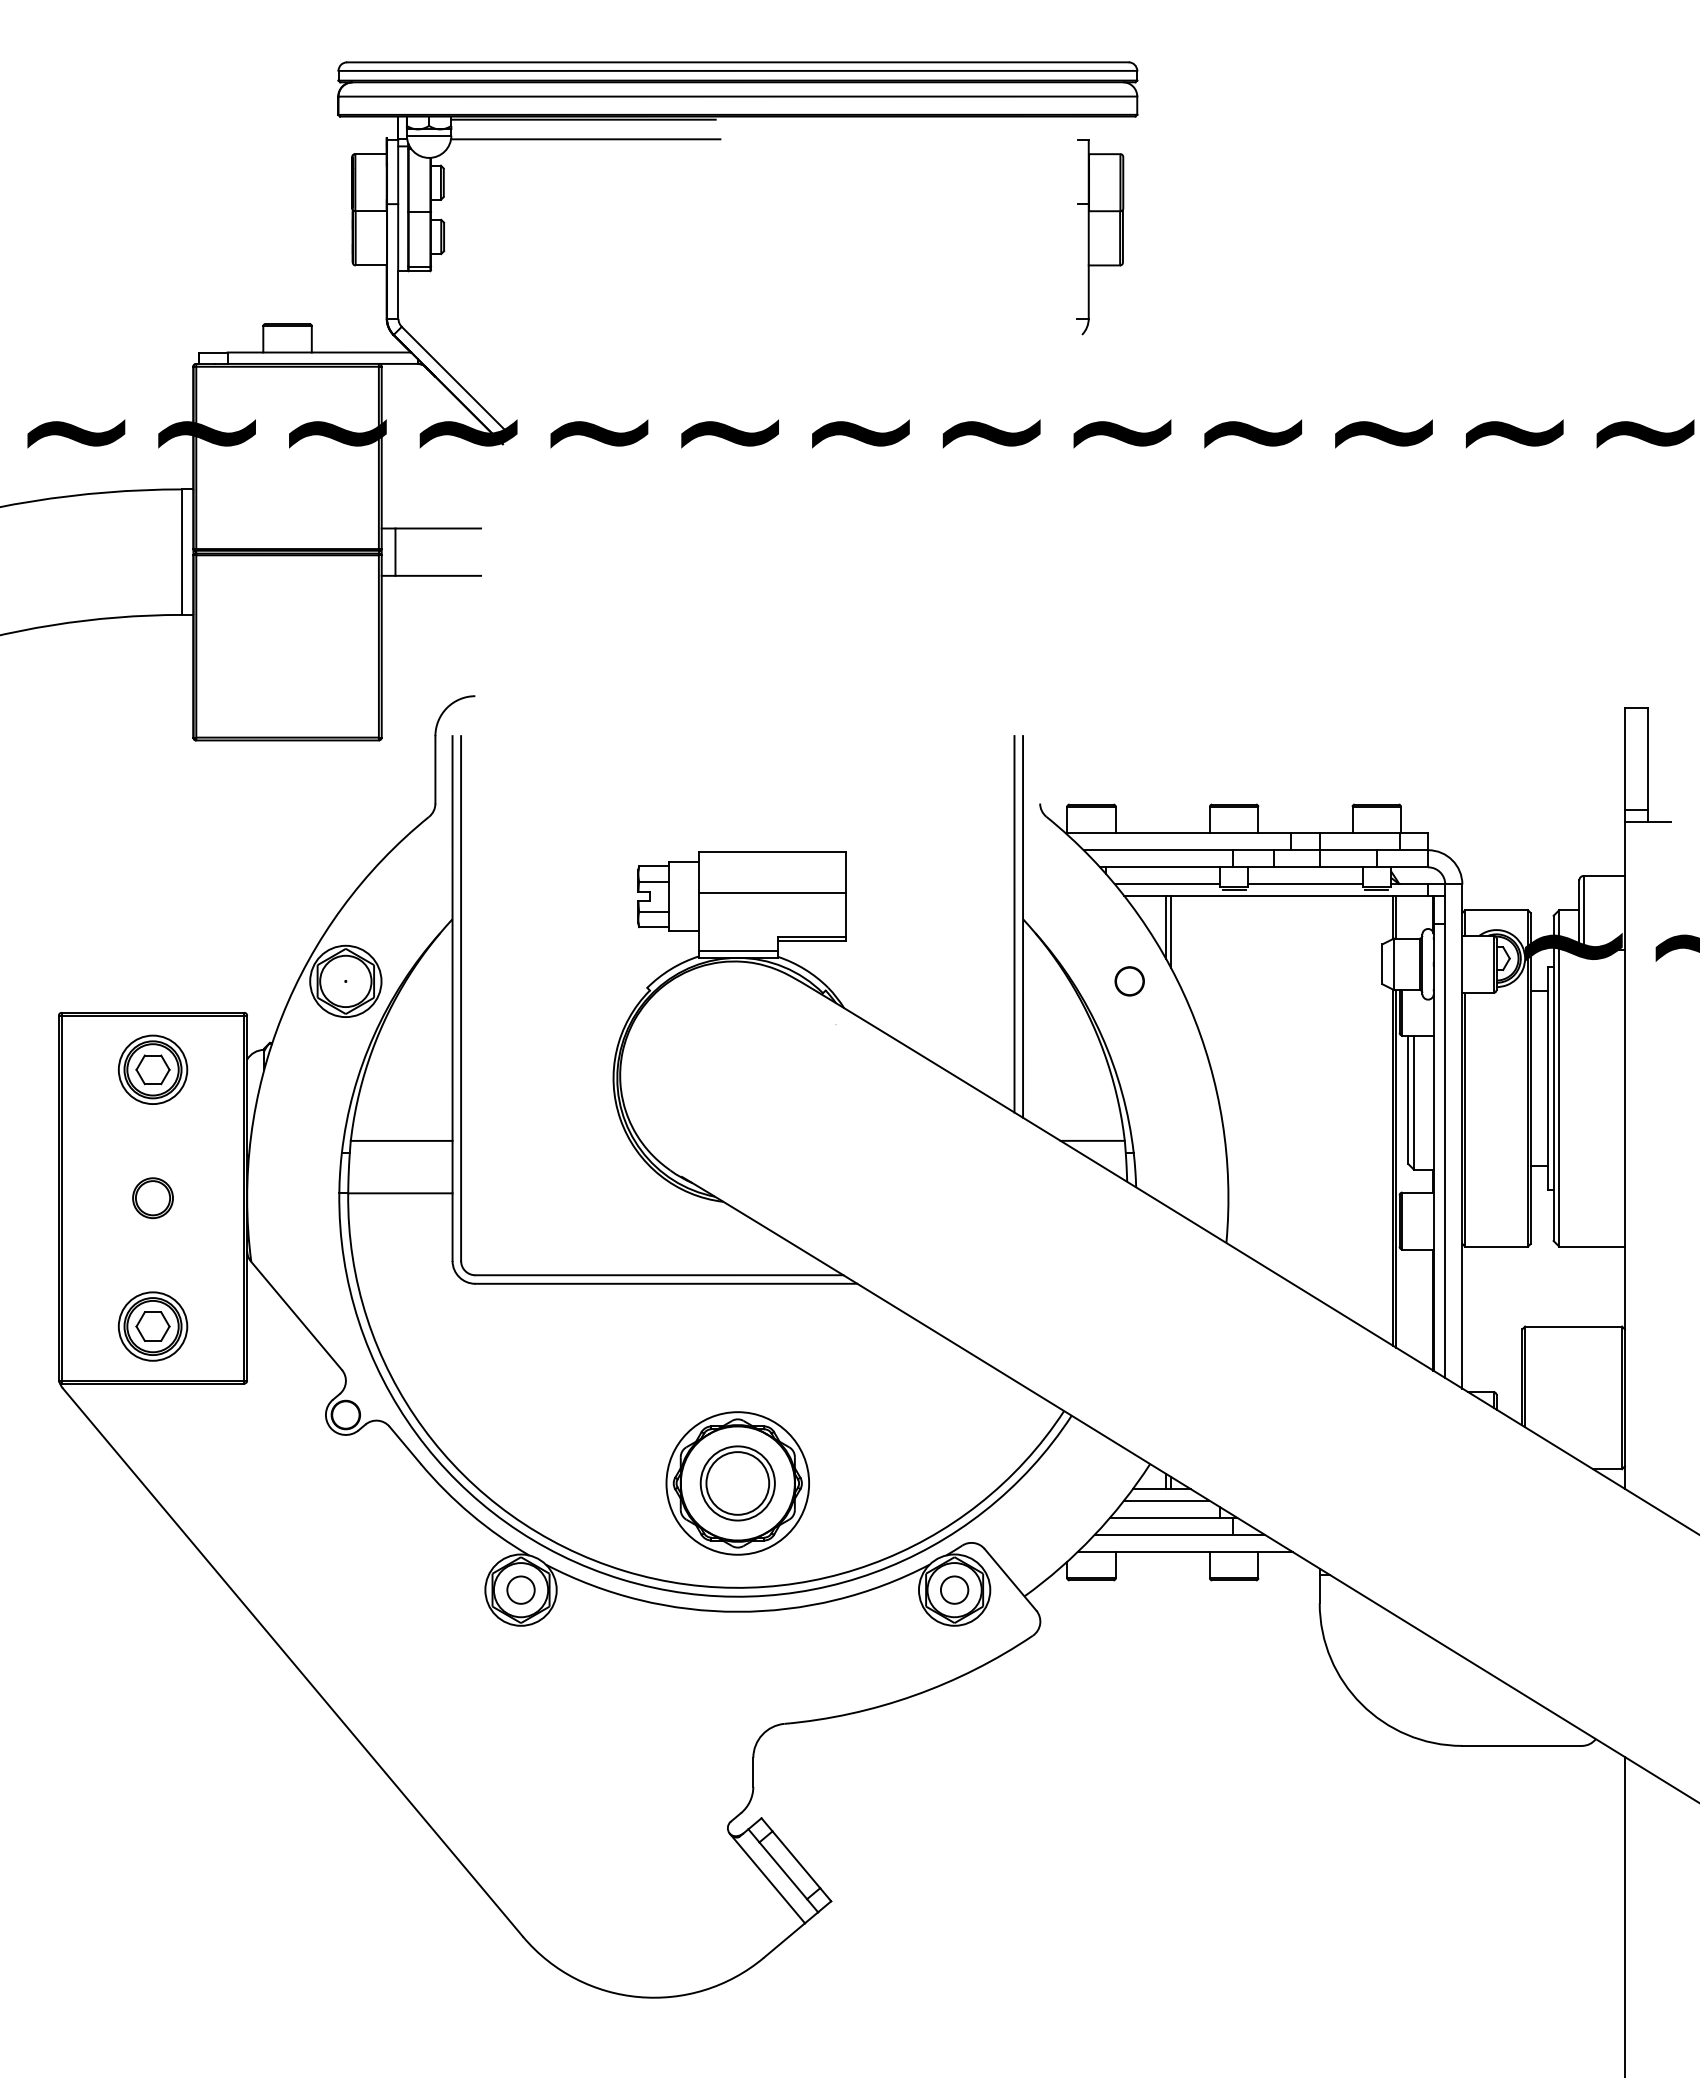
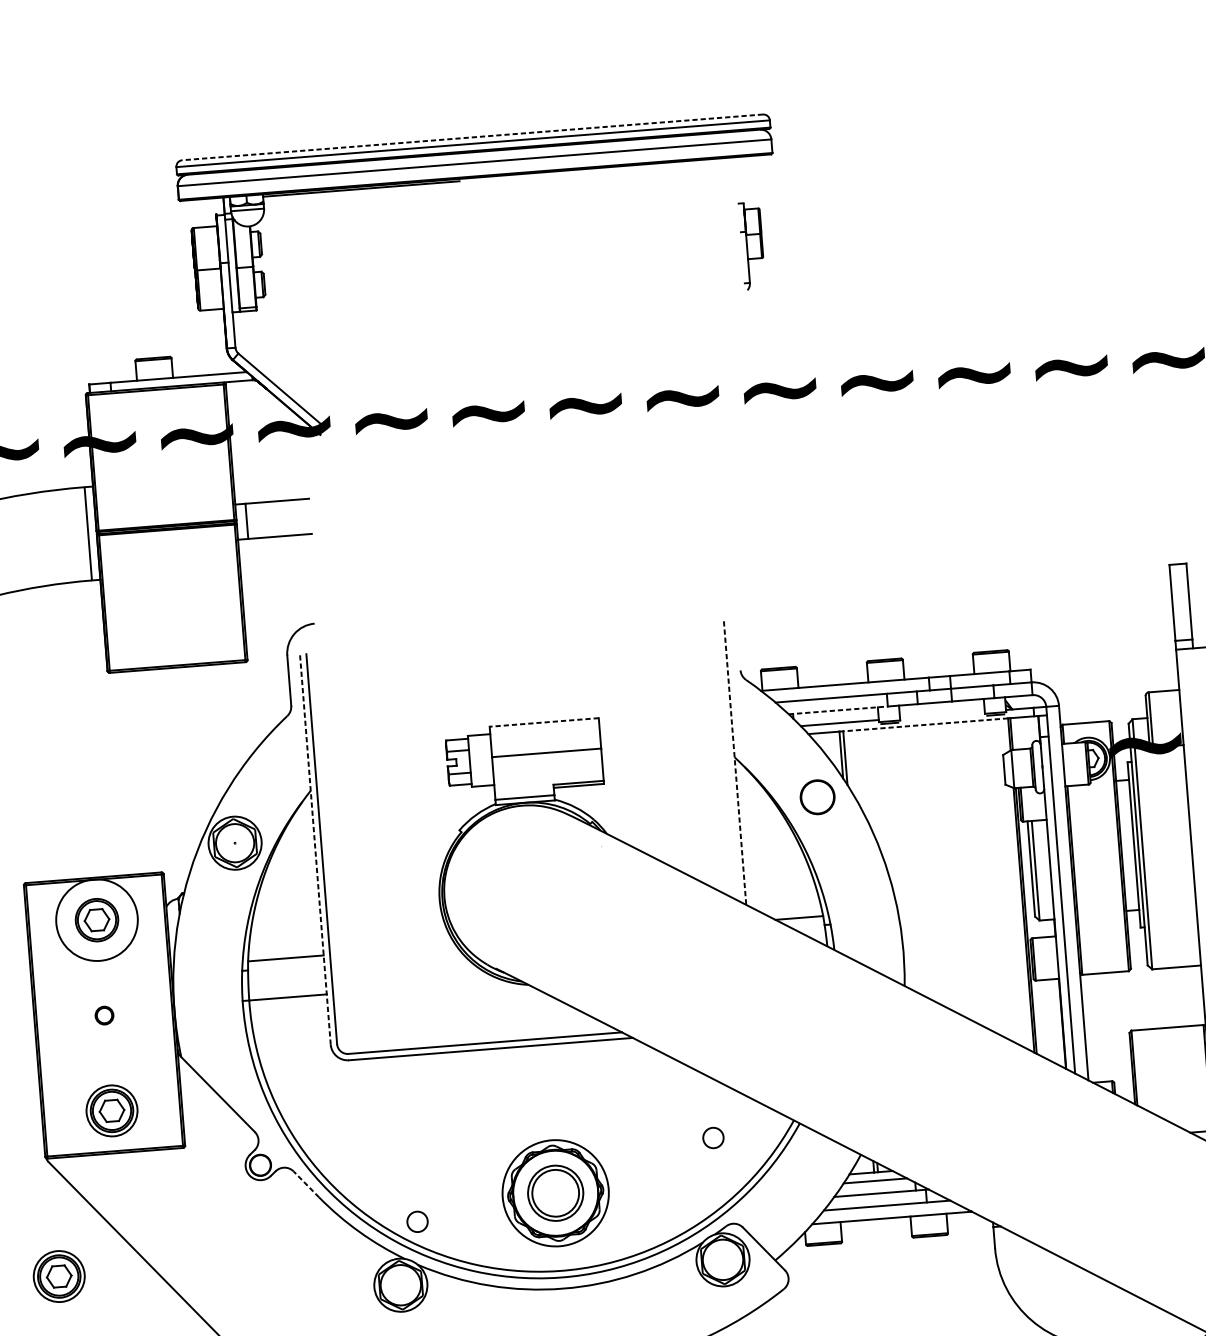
line: (737, 62) -> (472, 137), solid -> dashed
line: (585, 139) -> (363, 203), removed
part: (1100, 237) -> (752, 246), size x0.6
line: (771, 852) -> (543, 722), solid -> dashed
line: (1166, 867) -> (838, 710), solid -> dashed
line: (1305, 884) -> (942, 715), removed
line: (1282, 895) -> (926, 724), solid -> dashed
line: (1014, 924) -> (728, 761), removed
line: (1023, 926) -> (735, 762), solid -> dashed
circle: (1129, 981) -> (817, 797), size x1.6
line: (452, 998) -> (315, 849), solid -> dashed
circle: (152, 1069) -> (96, 919), size x1.6
part: (152, 1198) -> (104, 1015), size x0.6
line: (404, 1445) -> (305, 1184), solid -> dashed
part: (64, 1542) -> (58, 1276), added
circle: (520, 1589) -> (417, 1221), moved
circle: (954, 1589) -> (713, 1137), moved

